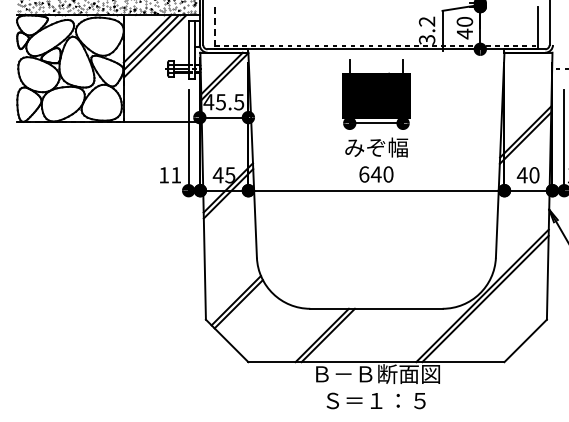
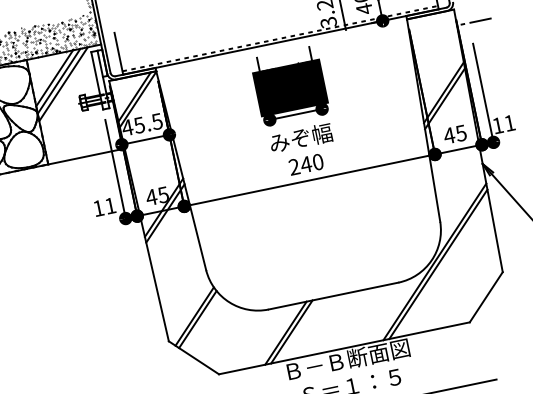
line: (215, 28) -> (119, 54), dashed -> solid
text: (364, 174) -> (294, 167), 640 -> 240
text: (534, 175) -> (461, 133), 40 -> 45

